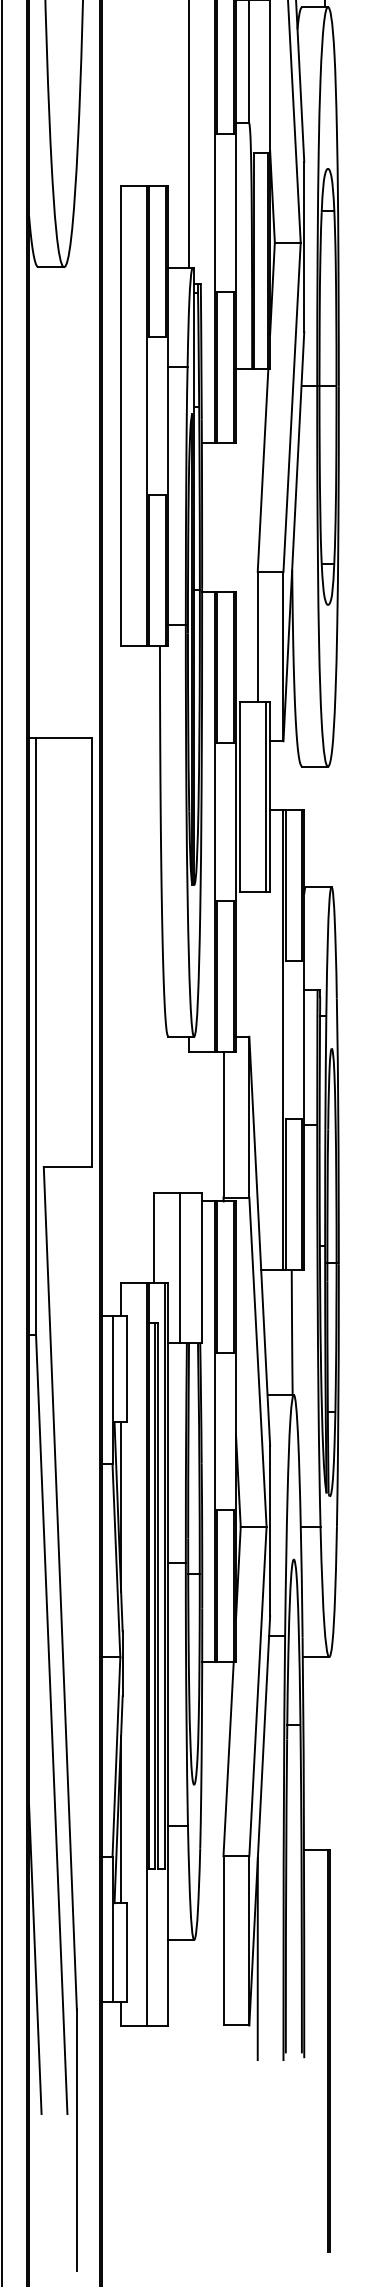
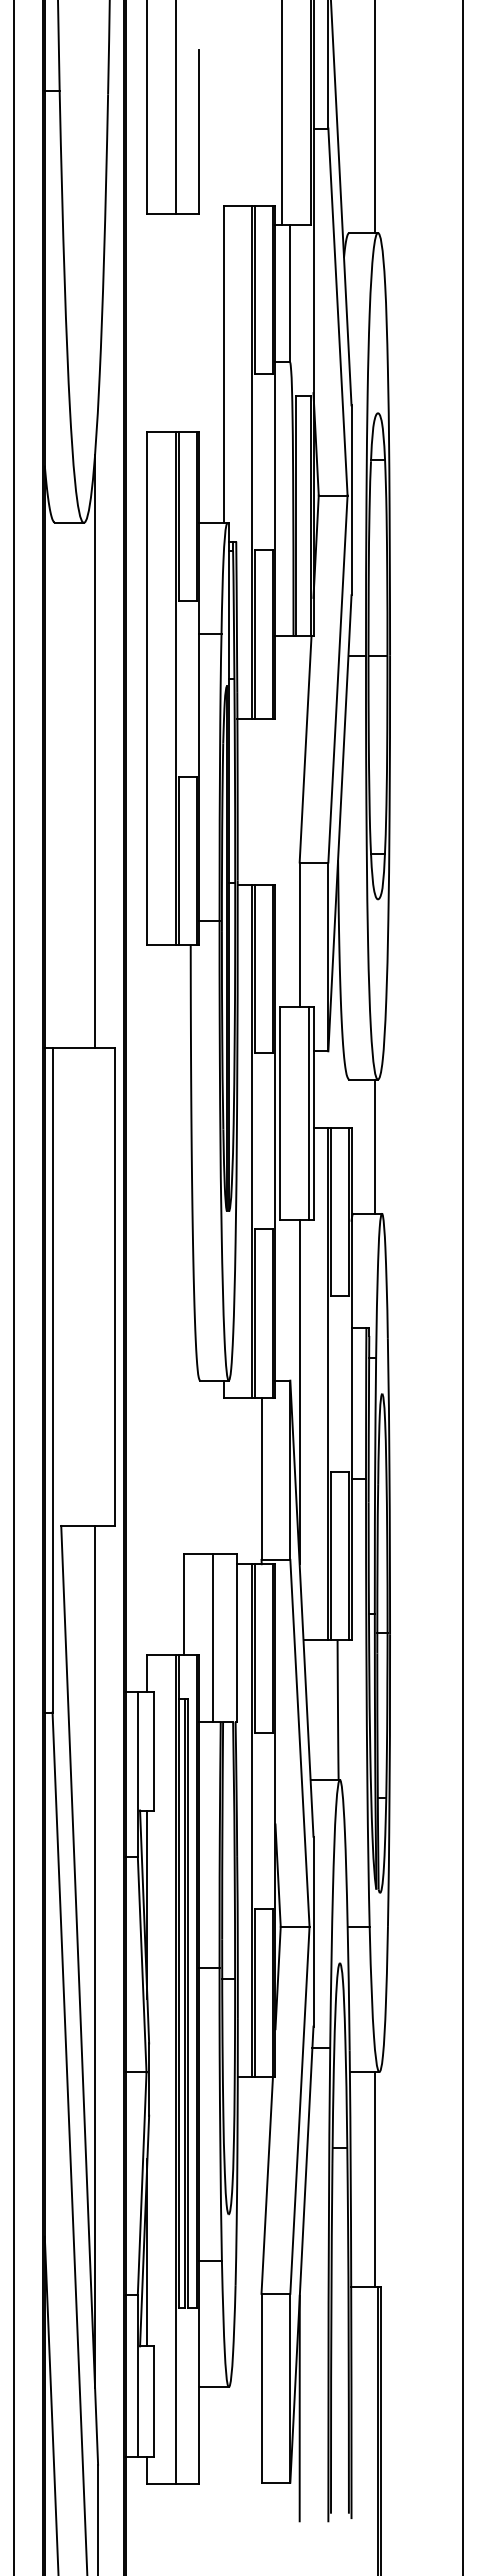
line: (74, 472) -> (95, 751), added
line: (324, 826) -> (374, 1146), added
line: (257, 1046) -> (299, 1391), added
line: (74, 1553) -> (95, 1956), added
line: (324, 1752) -> (374, 2178), added

